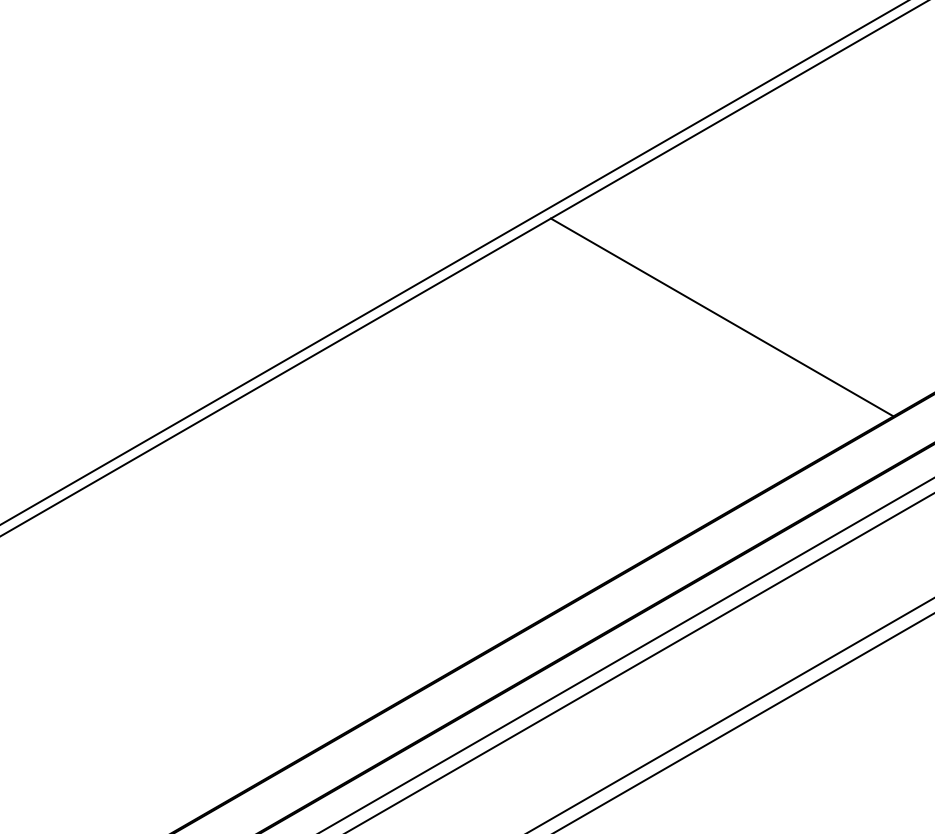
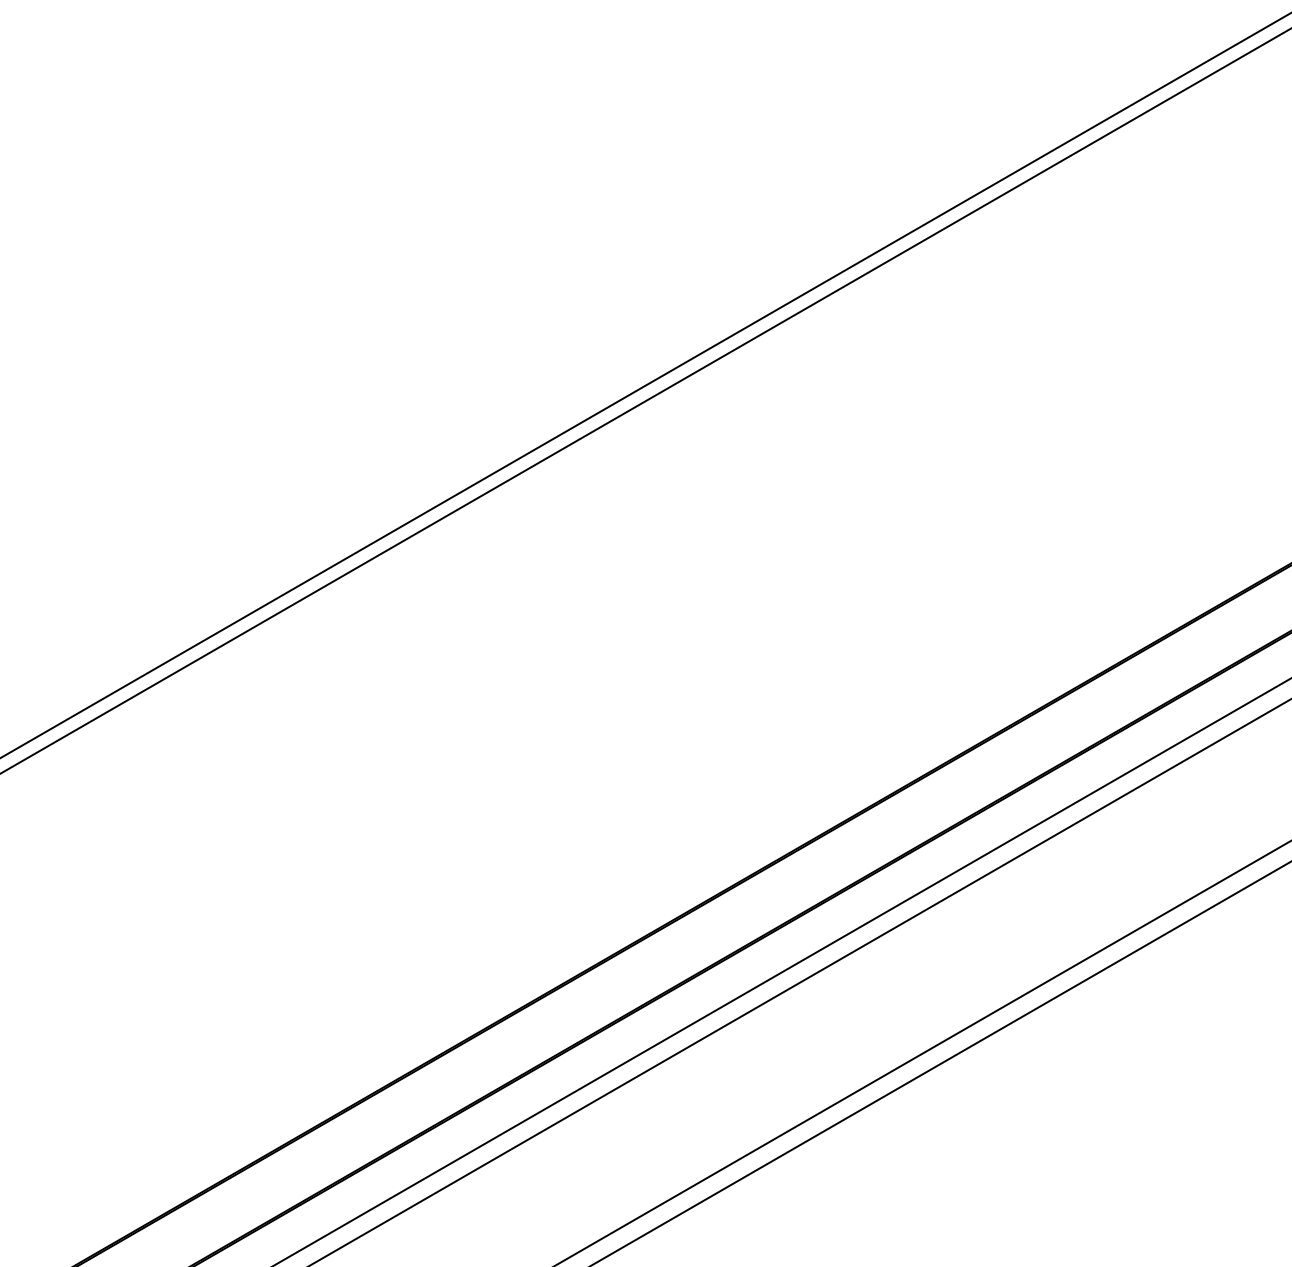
line: (721, 317) -> (980, 474), removed

